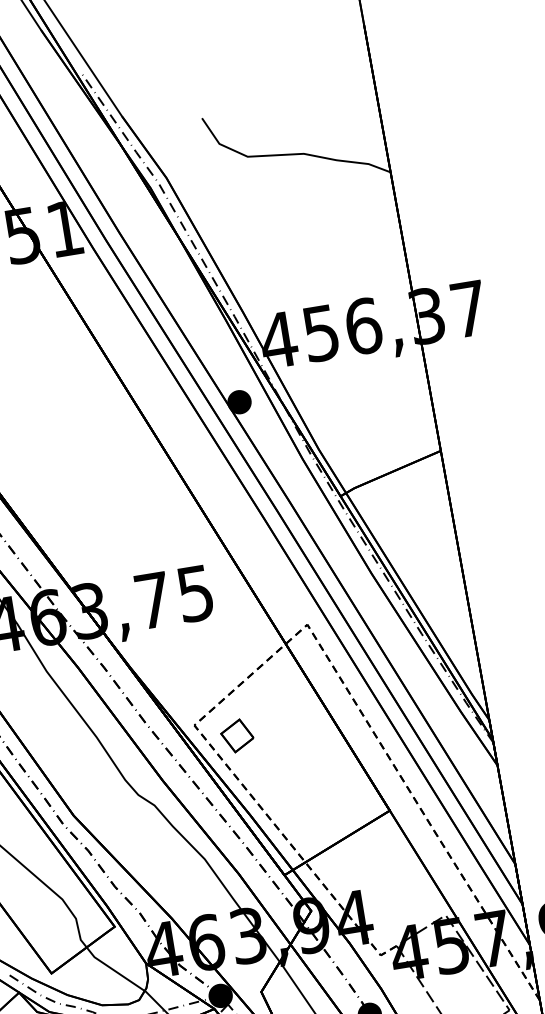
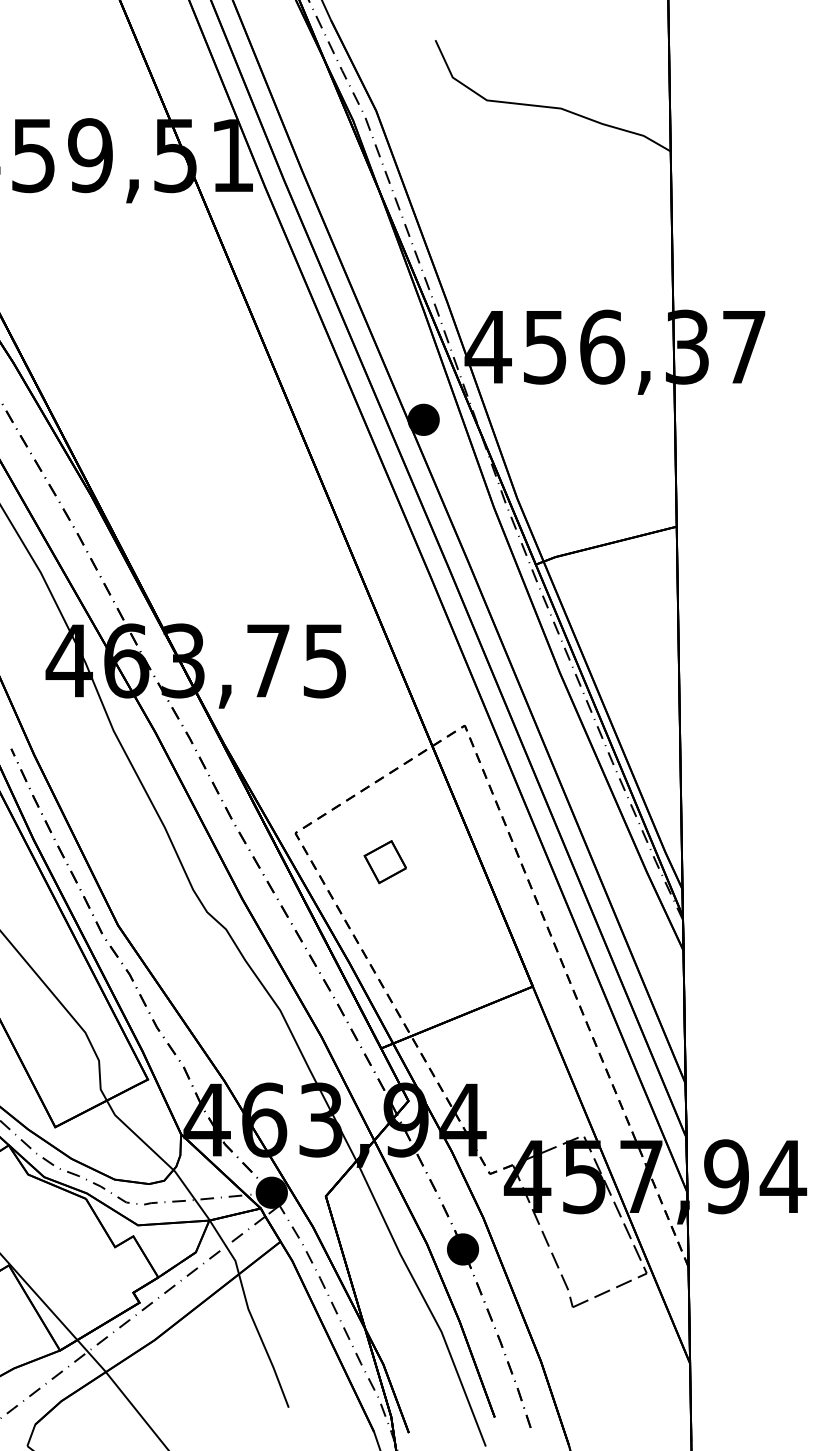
part: (236, 736) -> (384, 862), moved

